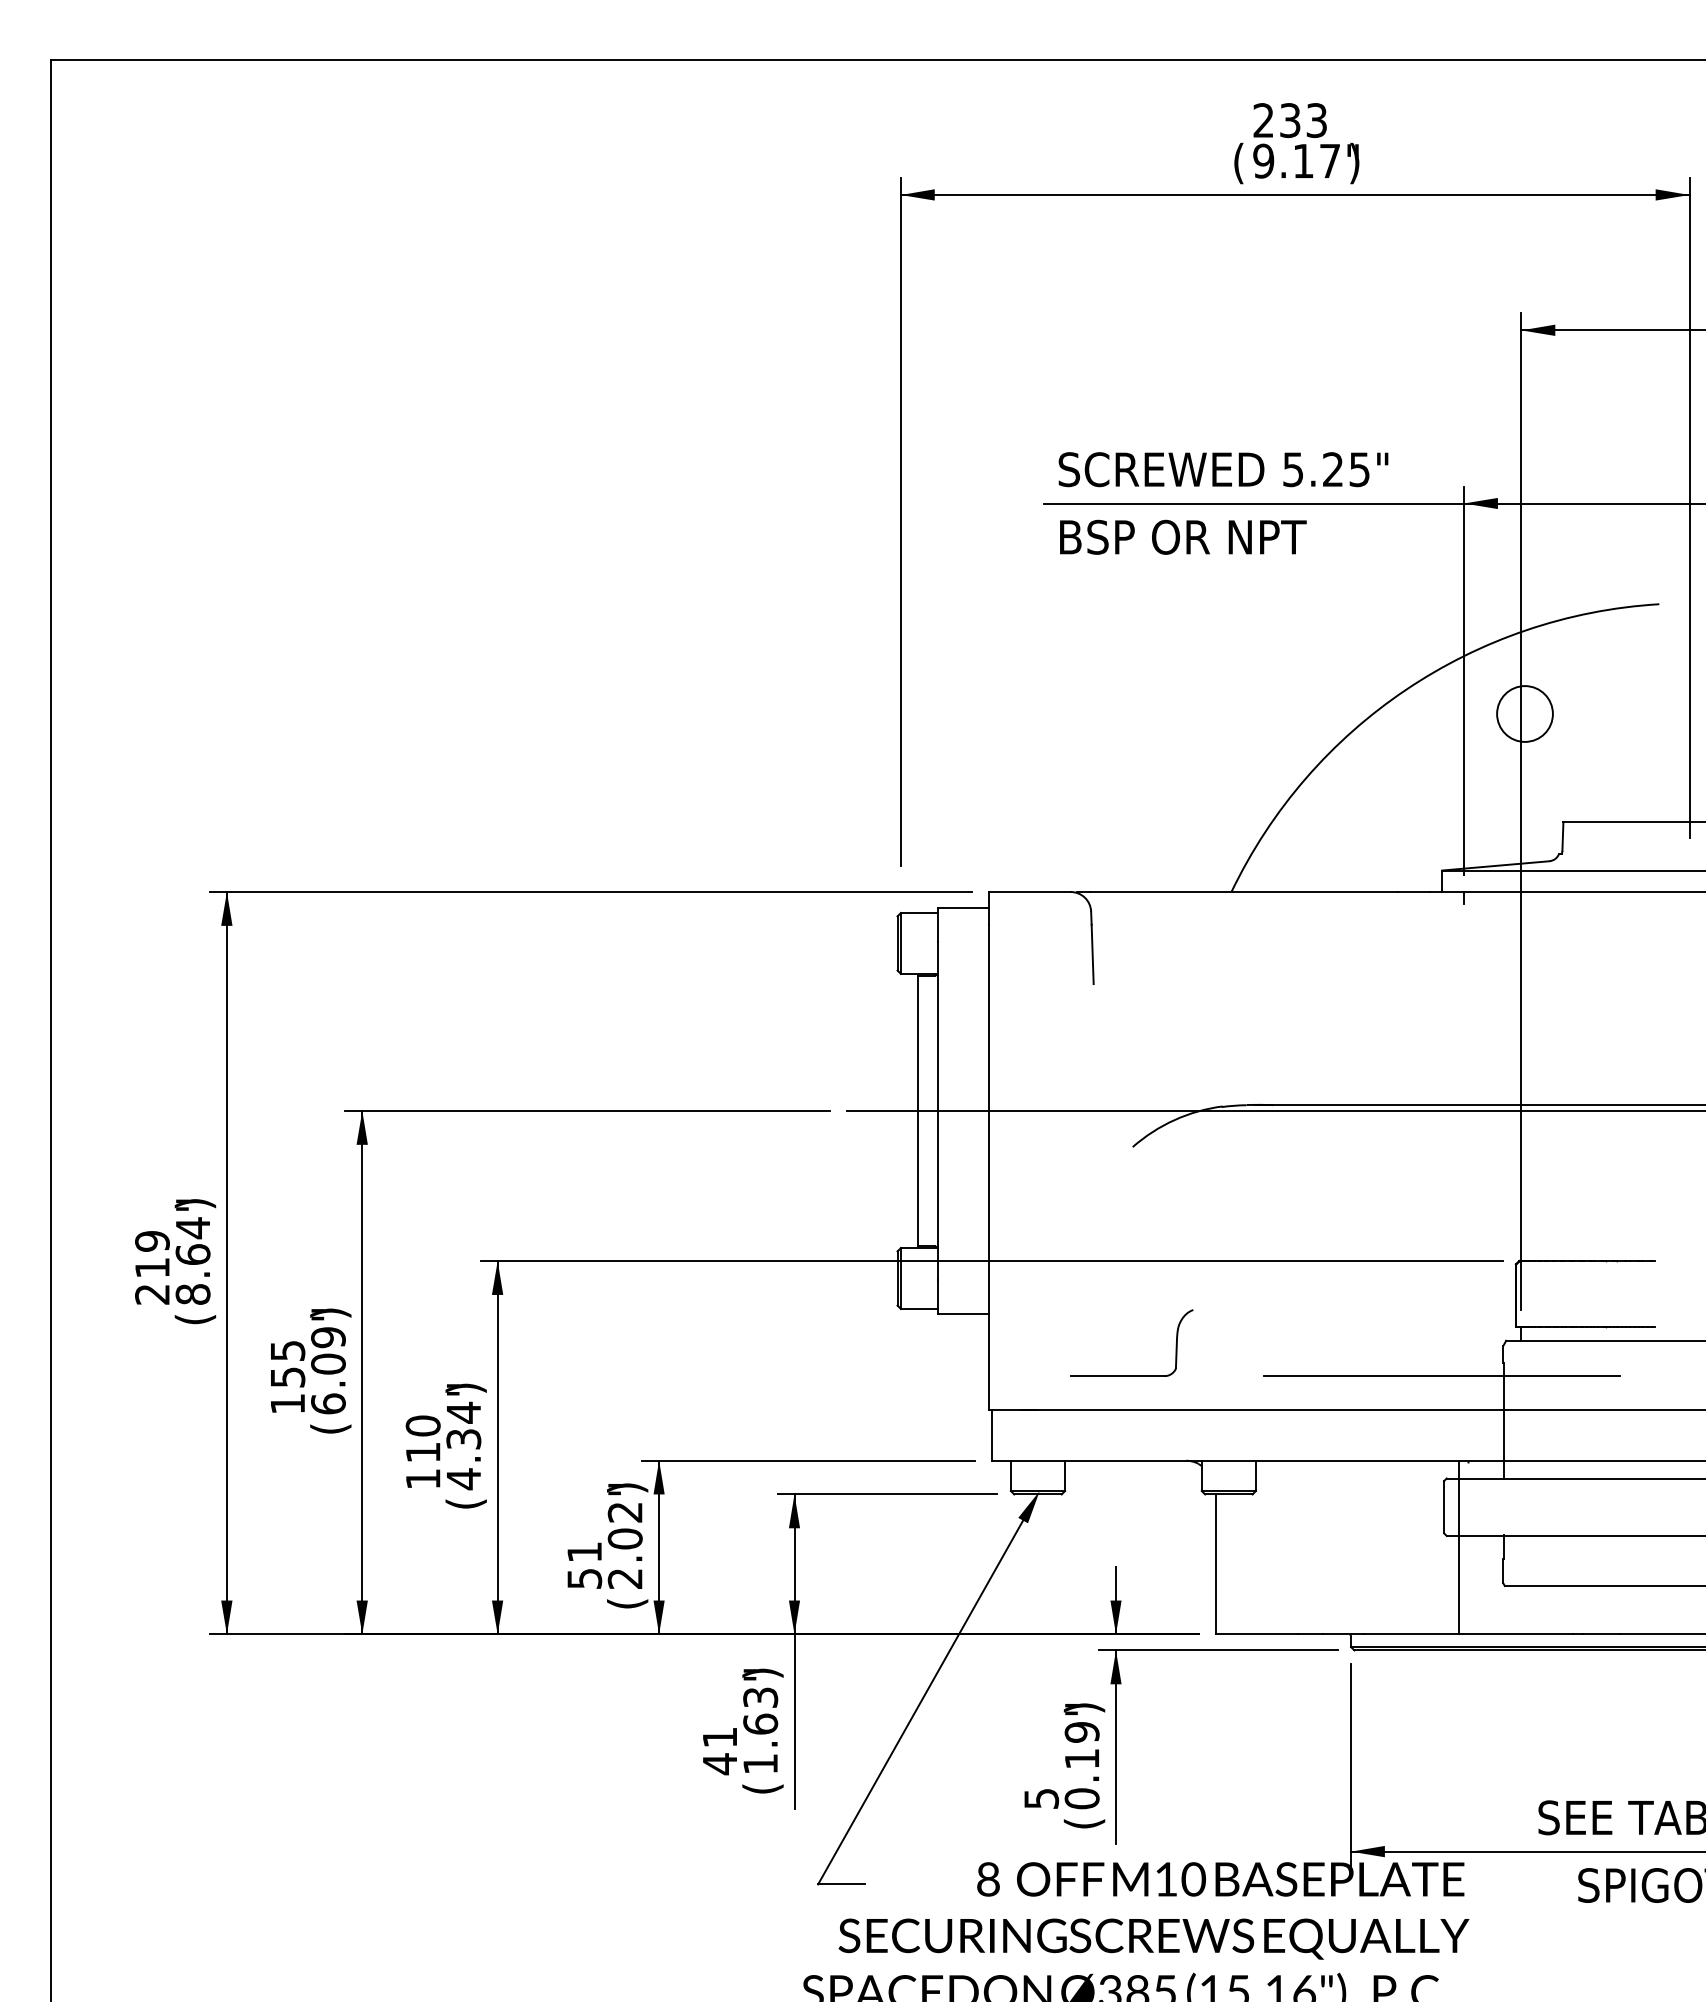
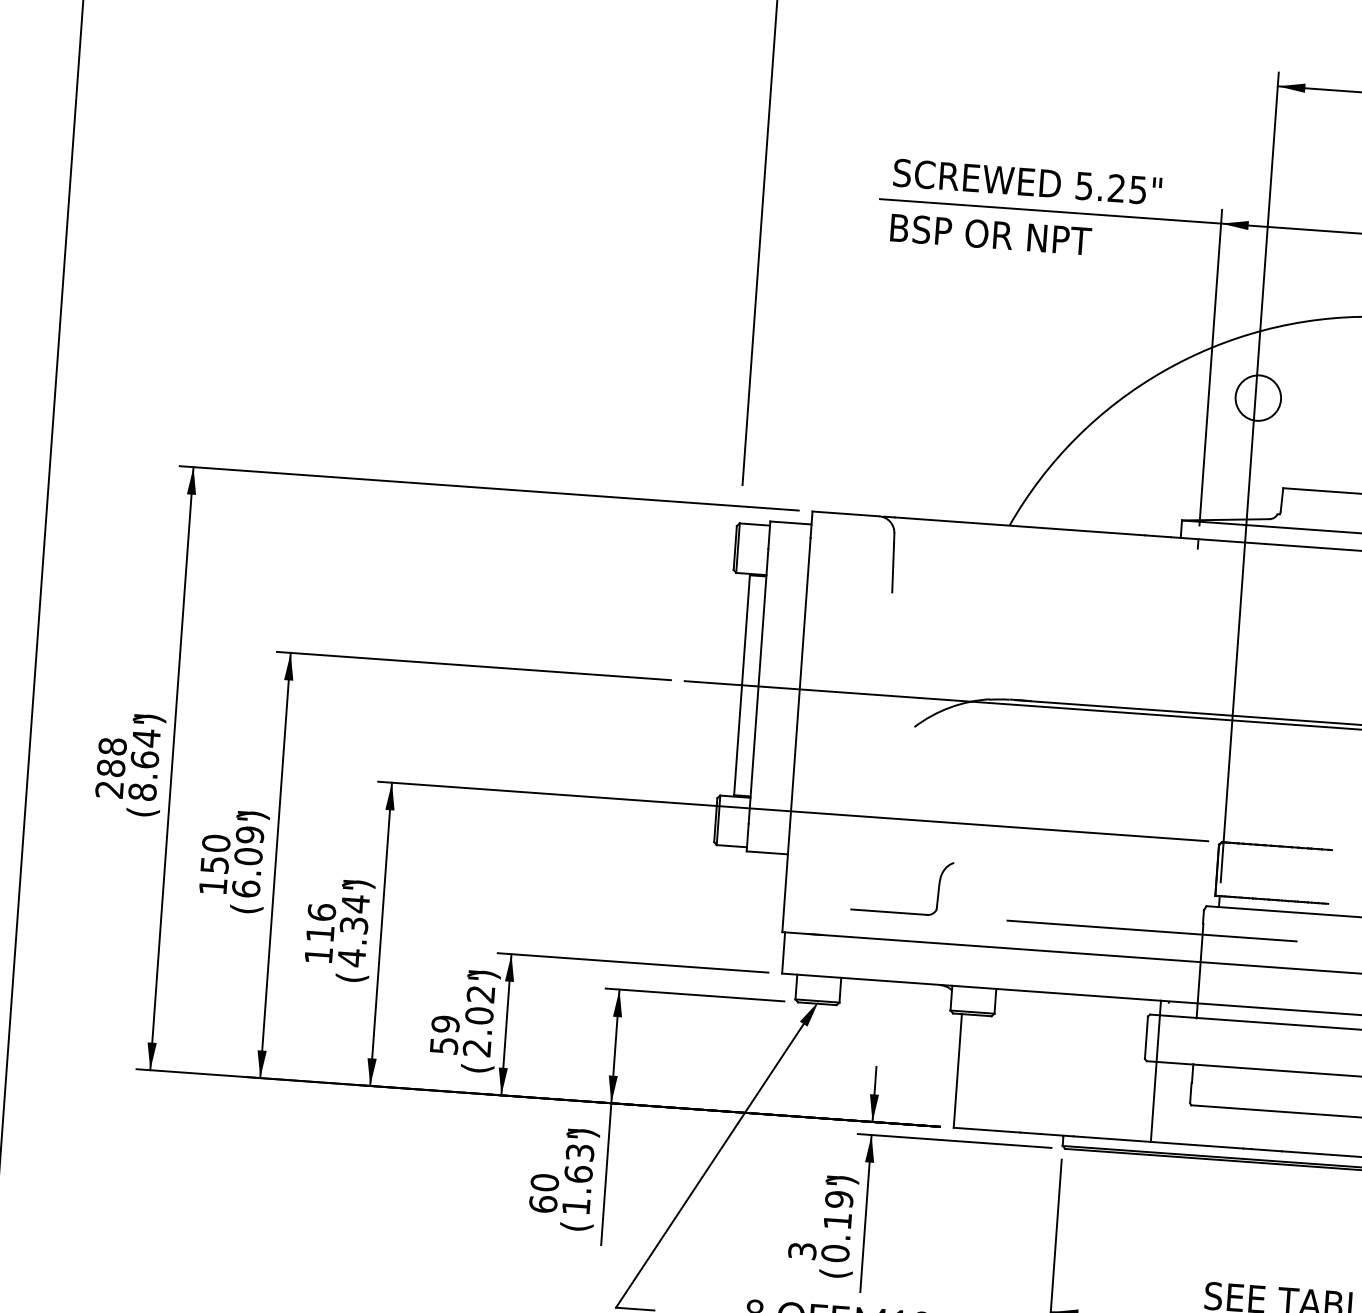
text: (152, 1254) -> (111, 757), 219 -> 288
text: (287, 1350) -> (216, 843), 155 -> 150
text: (422, 1425) -> (321, 911), 110 -> 116
text: (584, 1551) -> (445, 1023), 51 -> 59
text: (719, 1751) -> (543, 1194), 41 -> 60
text: (1041, 1798) -> (802, 1250), 5 -> 3

